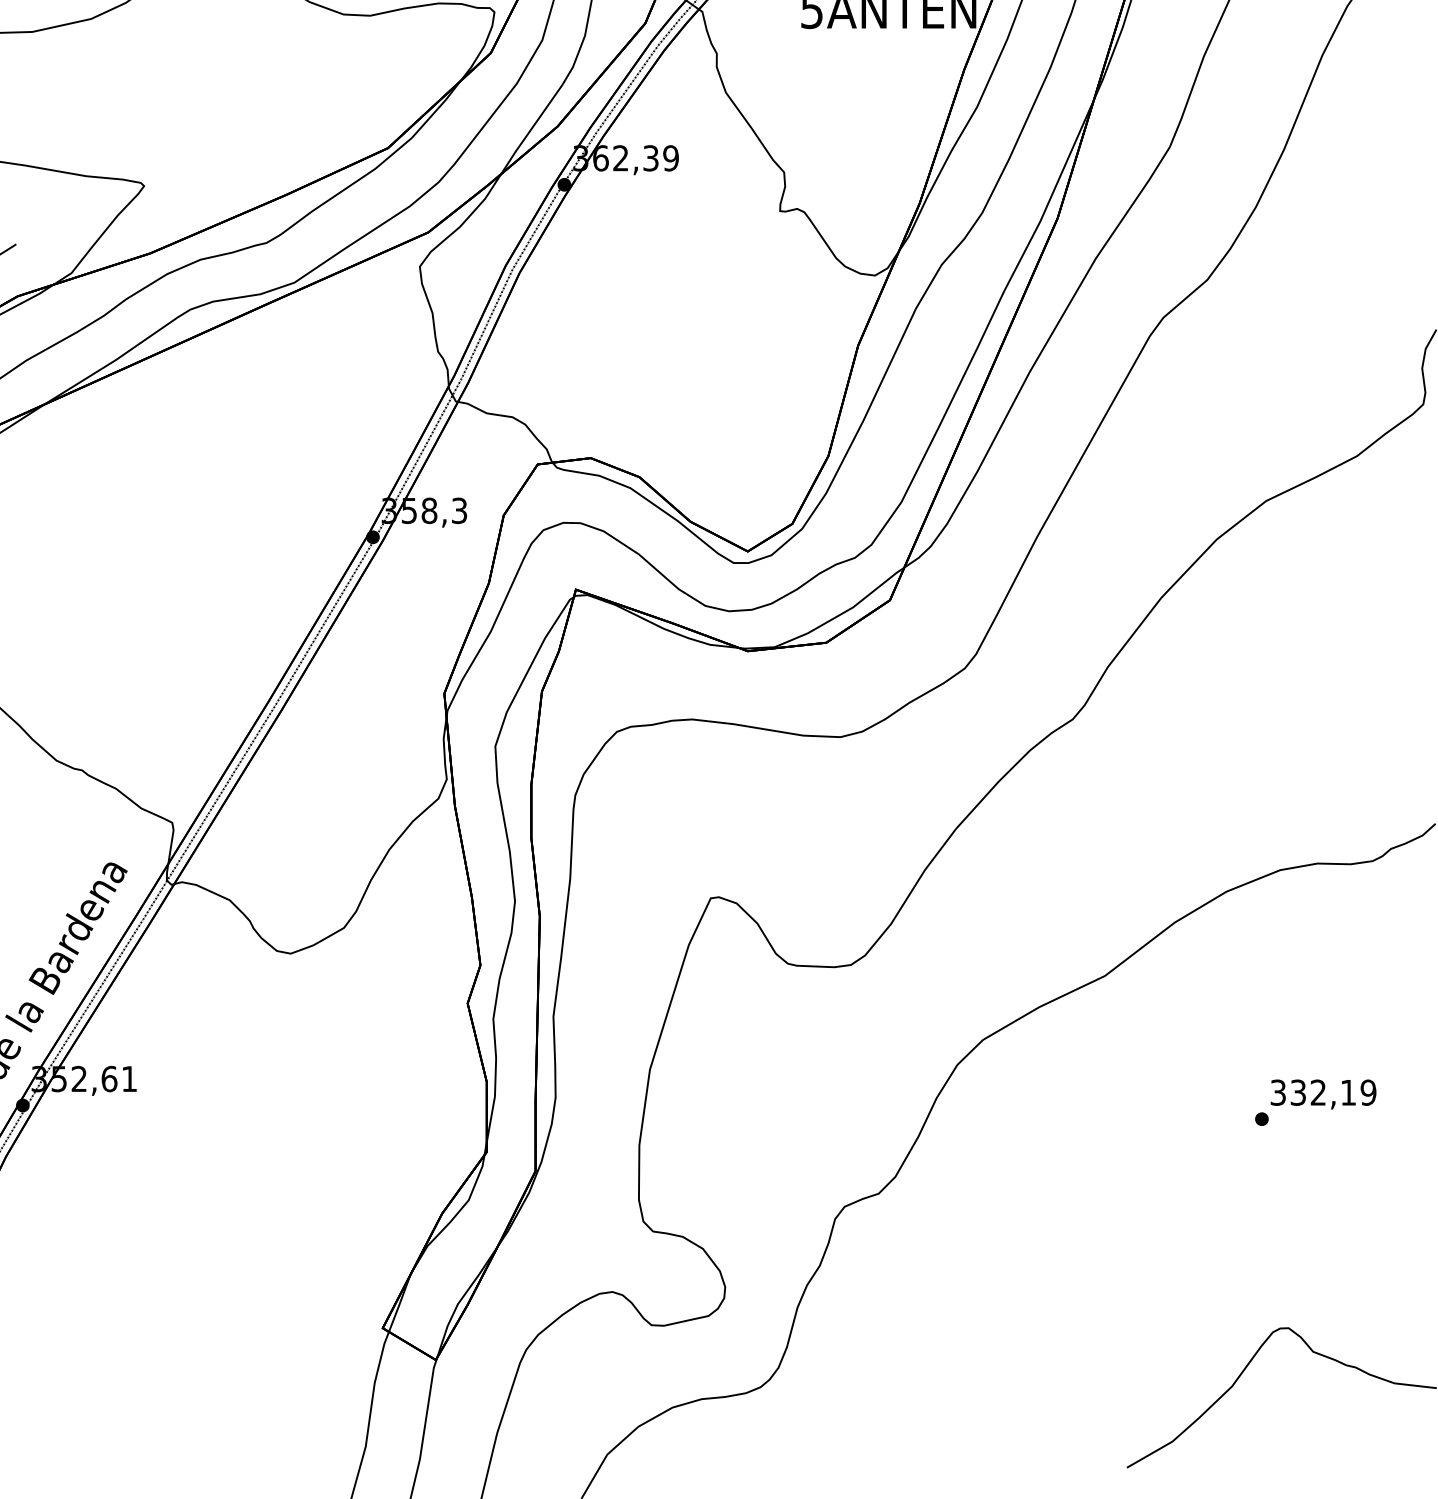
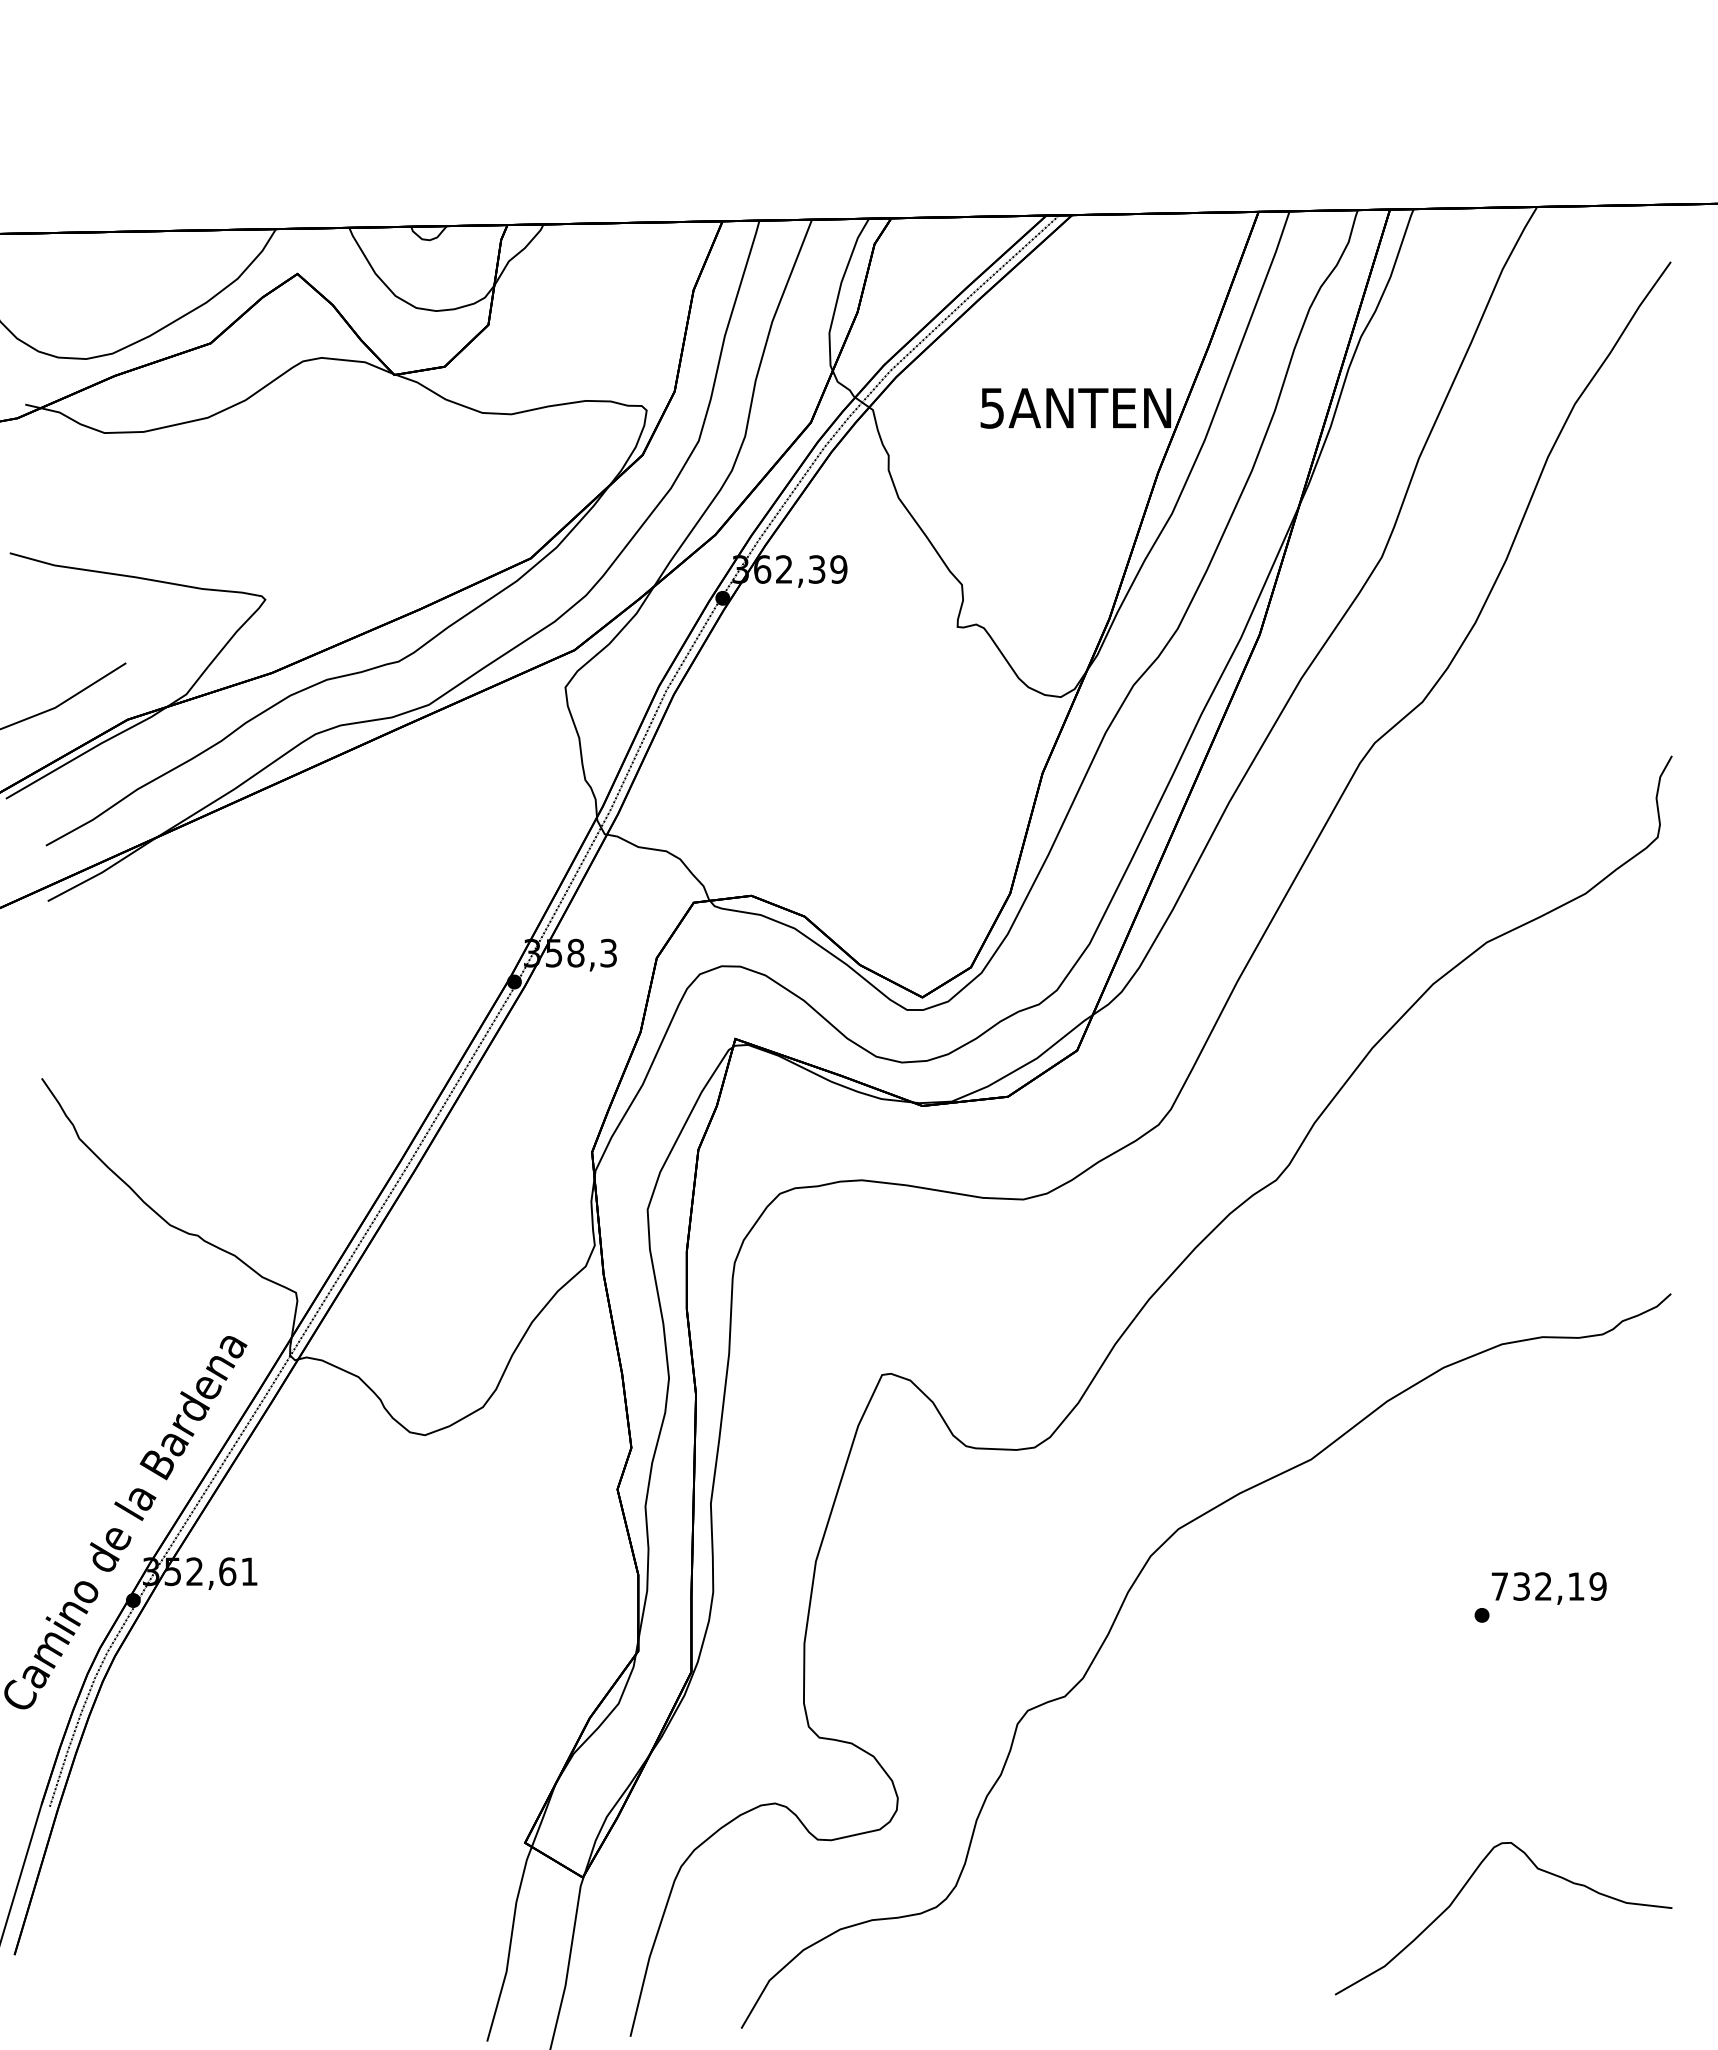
text: (1277, 1092) -> (1499, 1586), 332,19 -> 732,19

